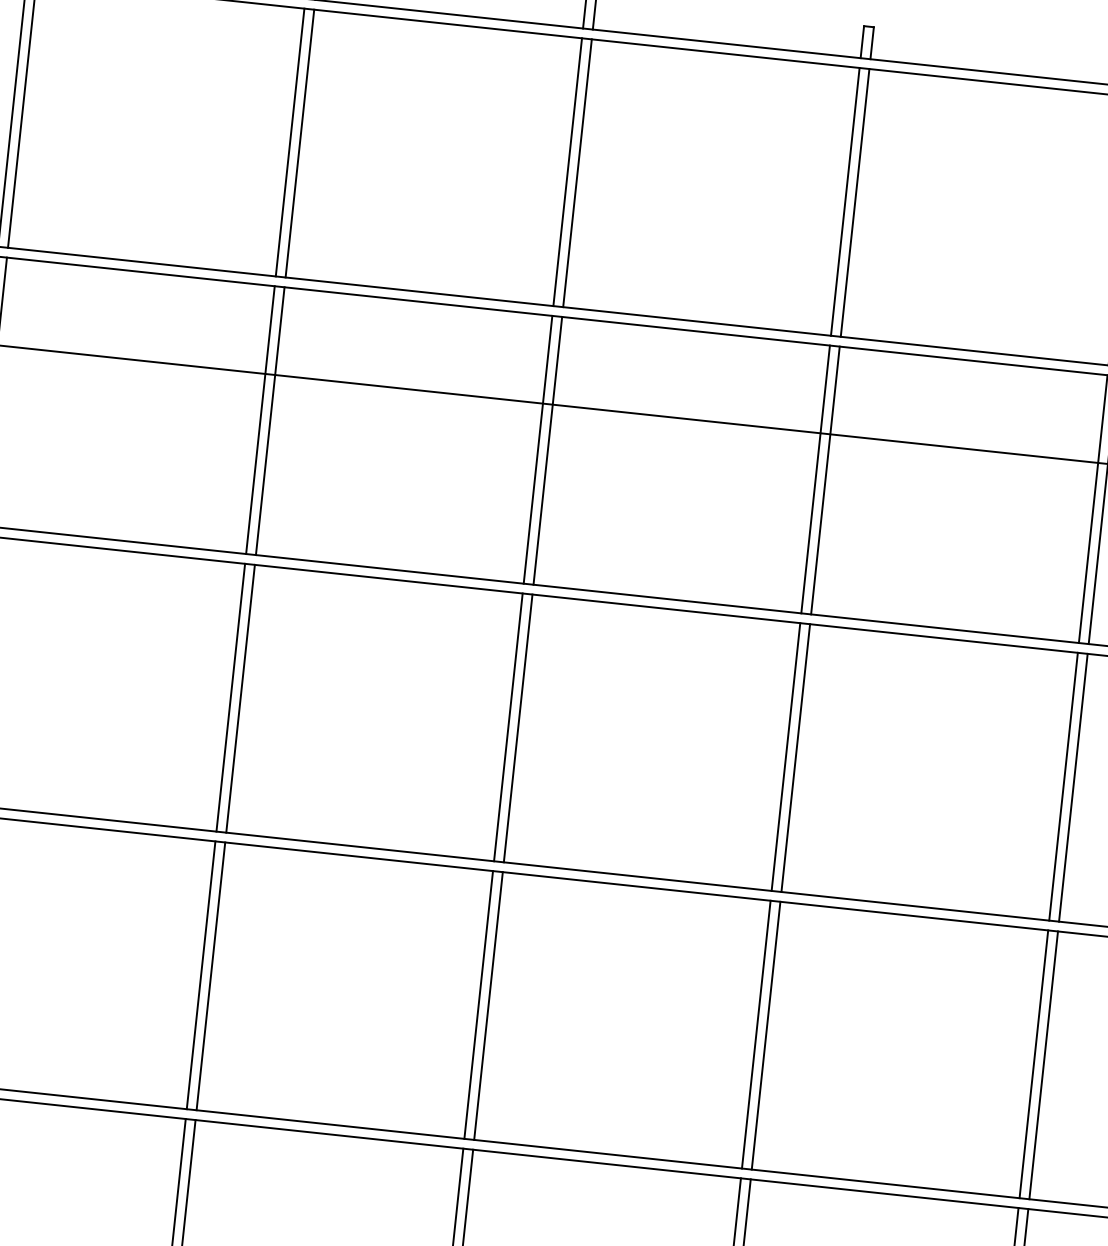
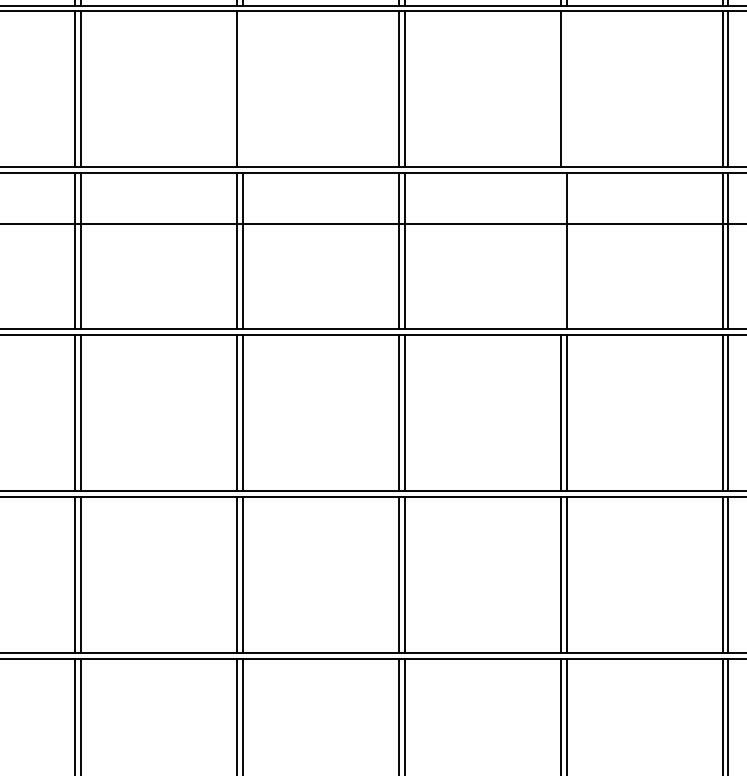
line: (299, 143) -> (242, 89), removed
line: (855, 203) -> (566, 89), removed
line: (815, 479) -> (560, 251), removed

